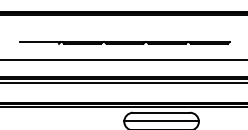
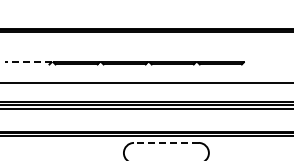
line: (40, 42) -> (28, 62), solid -> dashed
line: (160, 112) -> (165, 142), solid -> dashed
line: (160, 121) -> (165, 152), removed

